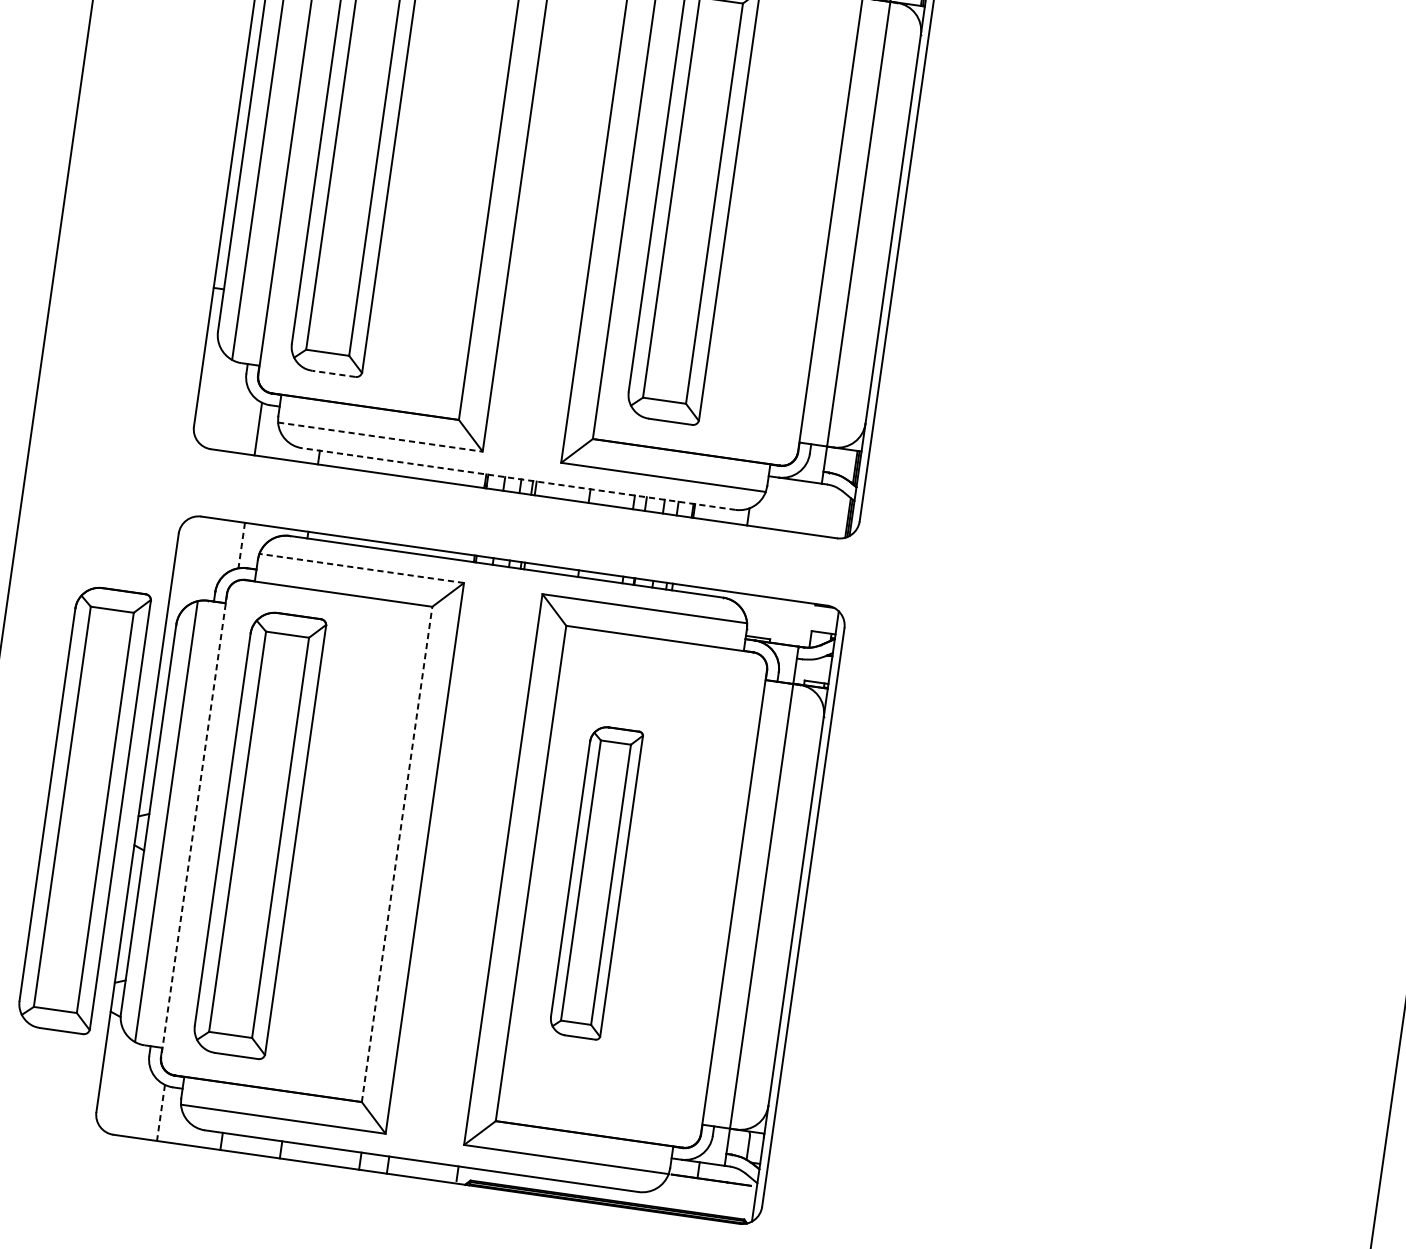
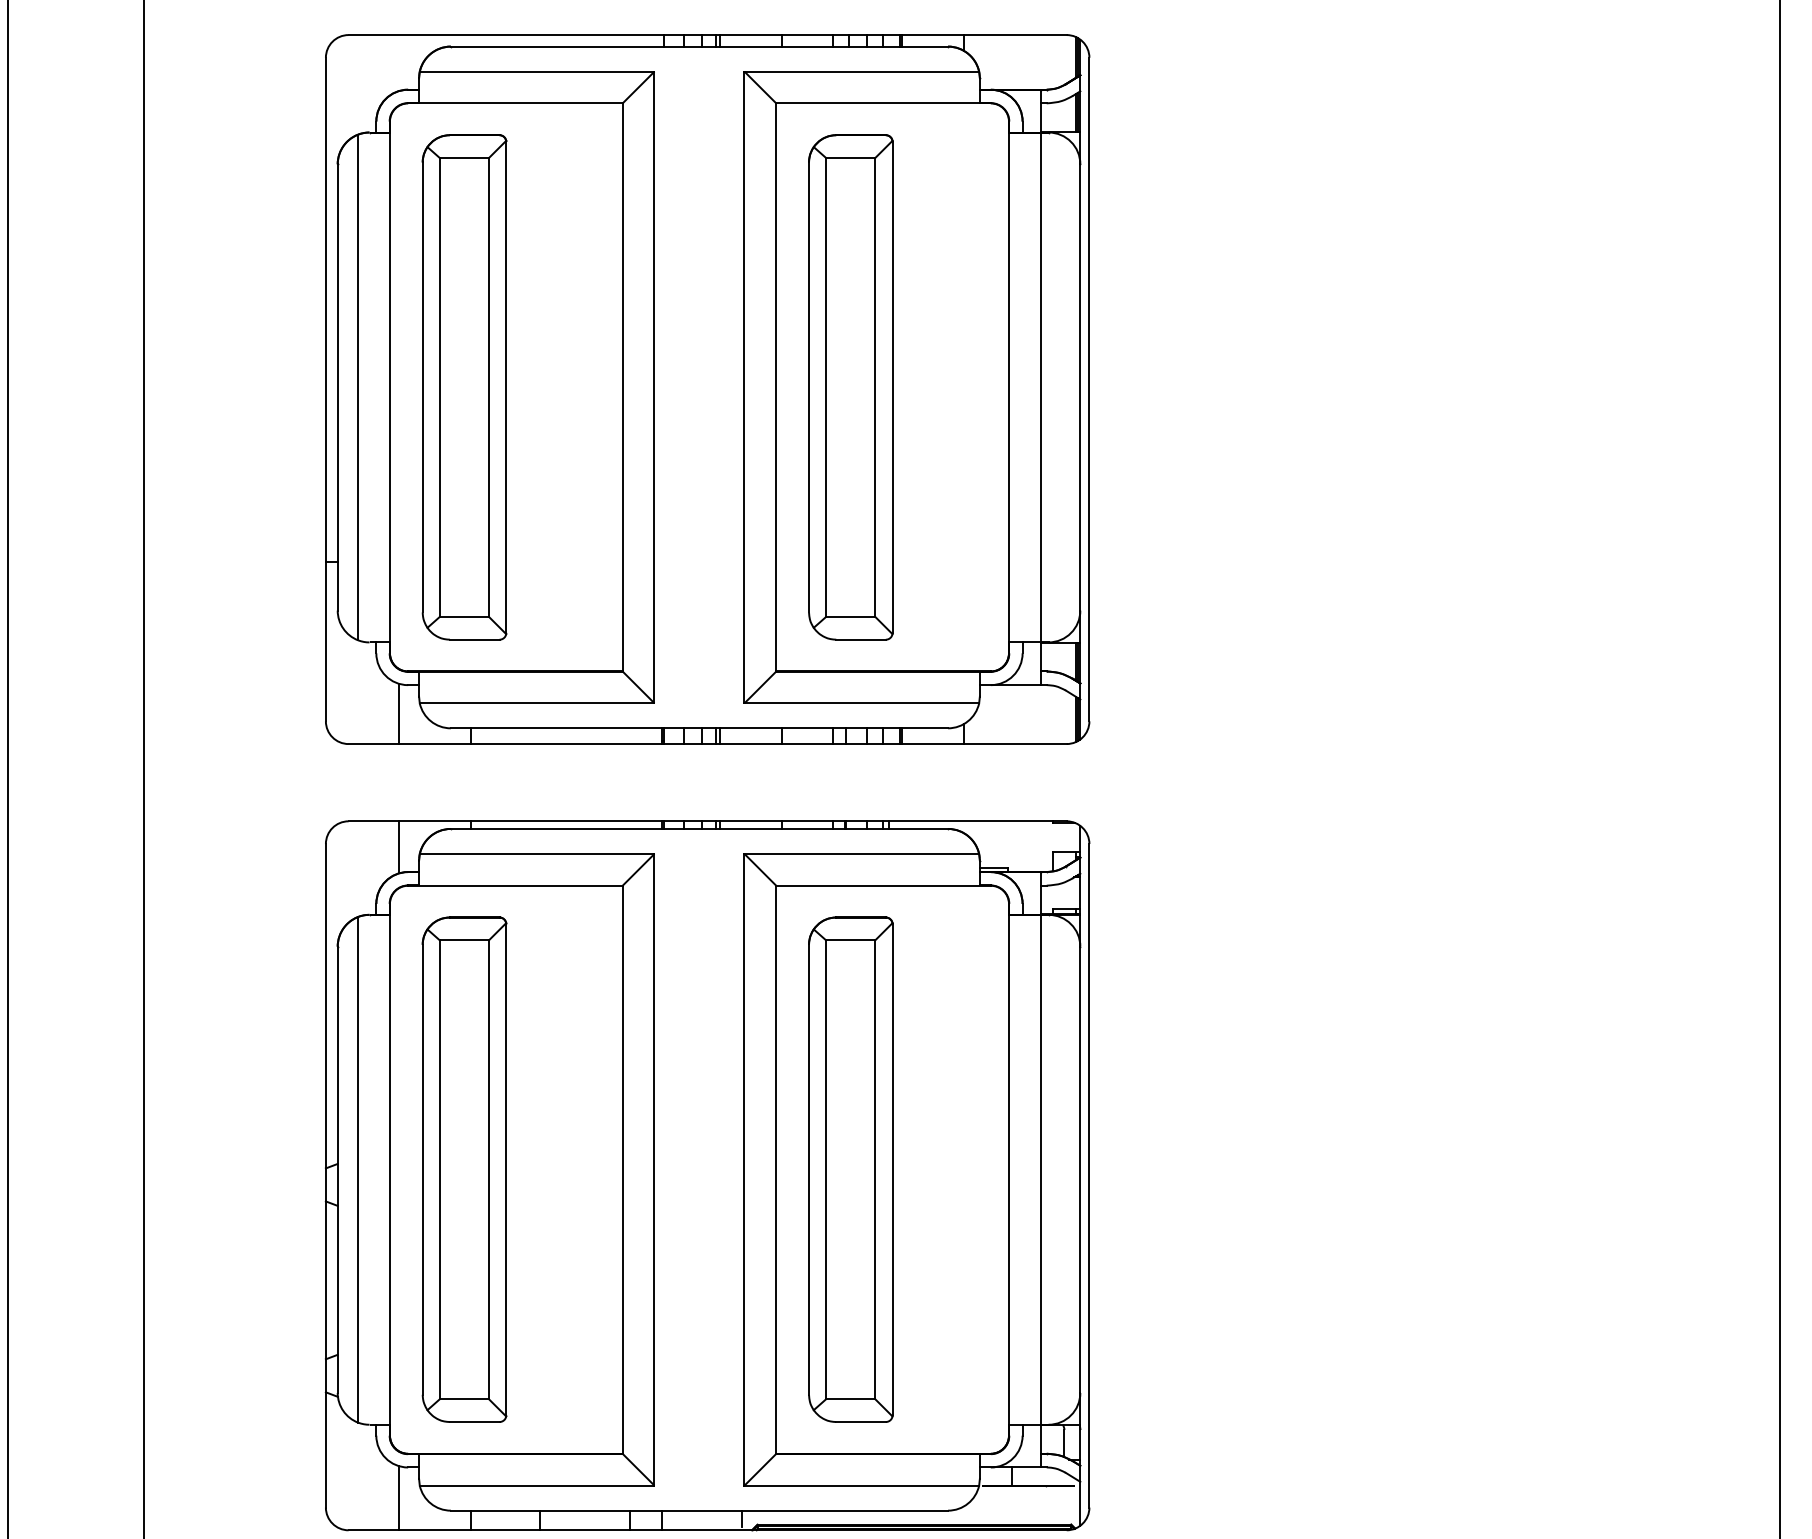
line: (333, 373) -> (474, 639), dashed -> solid
line: (380, 437) -> (537, 703), dashed -> solid
line: (518, 479) -> (699, 728), dashed -> solid
line: (241, 545) -> (398, 847), dashed -> solid
line: (361, 567) -> (536, 853), dashed -> solid
part: (83, 809) -> (263, 1169), removed
line: (193, 825) -> (389, 1169), dashed -> solid
line: (396, 854) -> (622, 1169), dashed -> solid
part: (595, 882) -> (850, 1169), size x1.43
line: (160, 1113) -> (398, 1498), dashed -> solid

